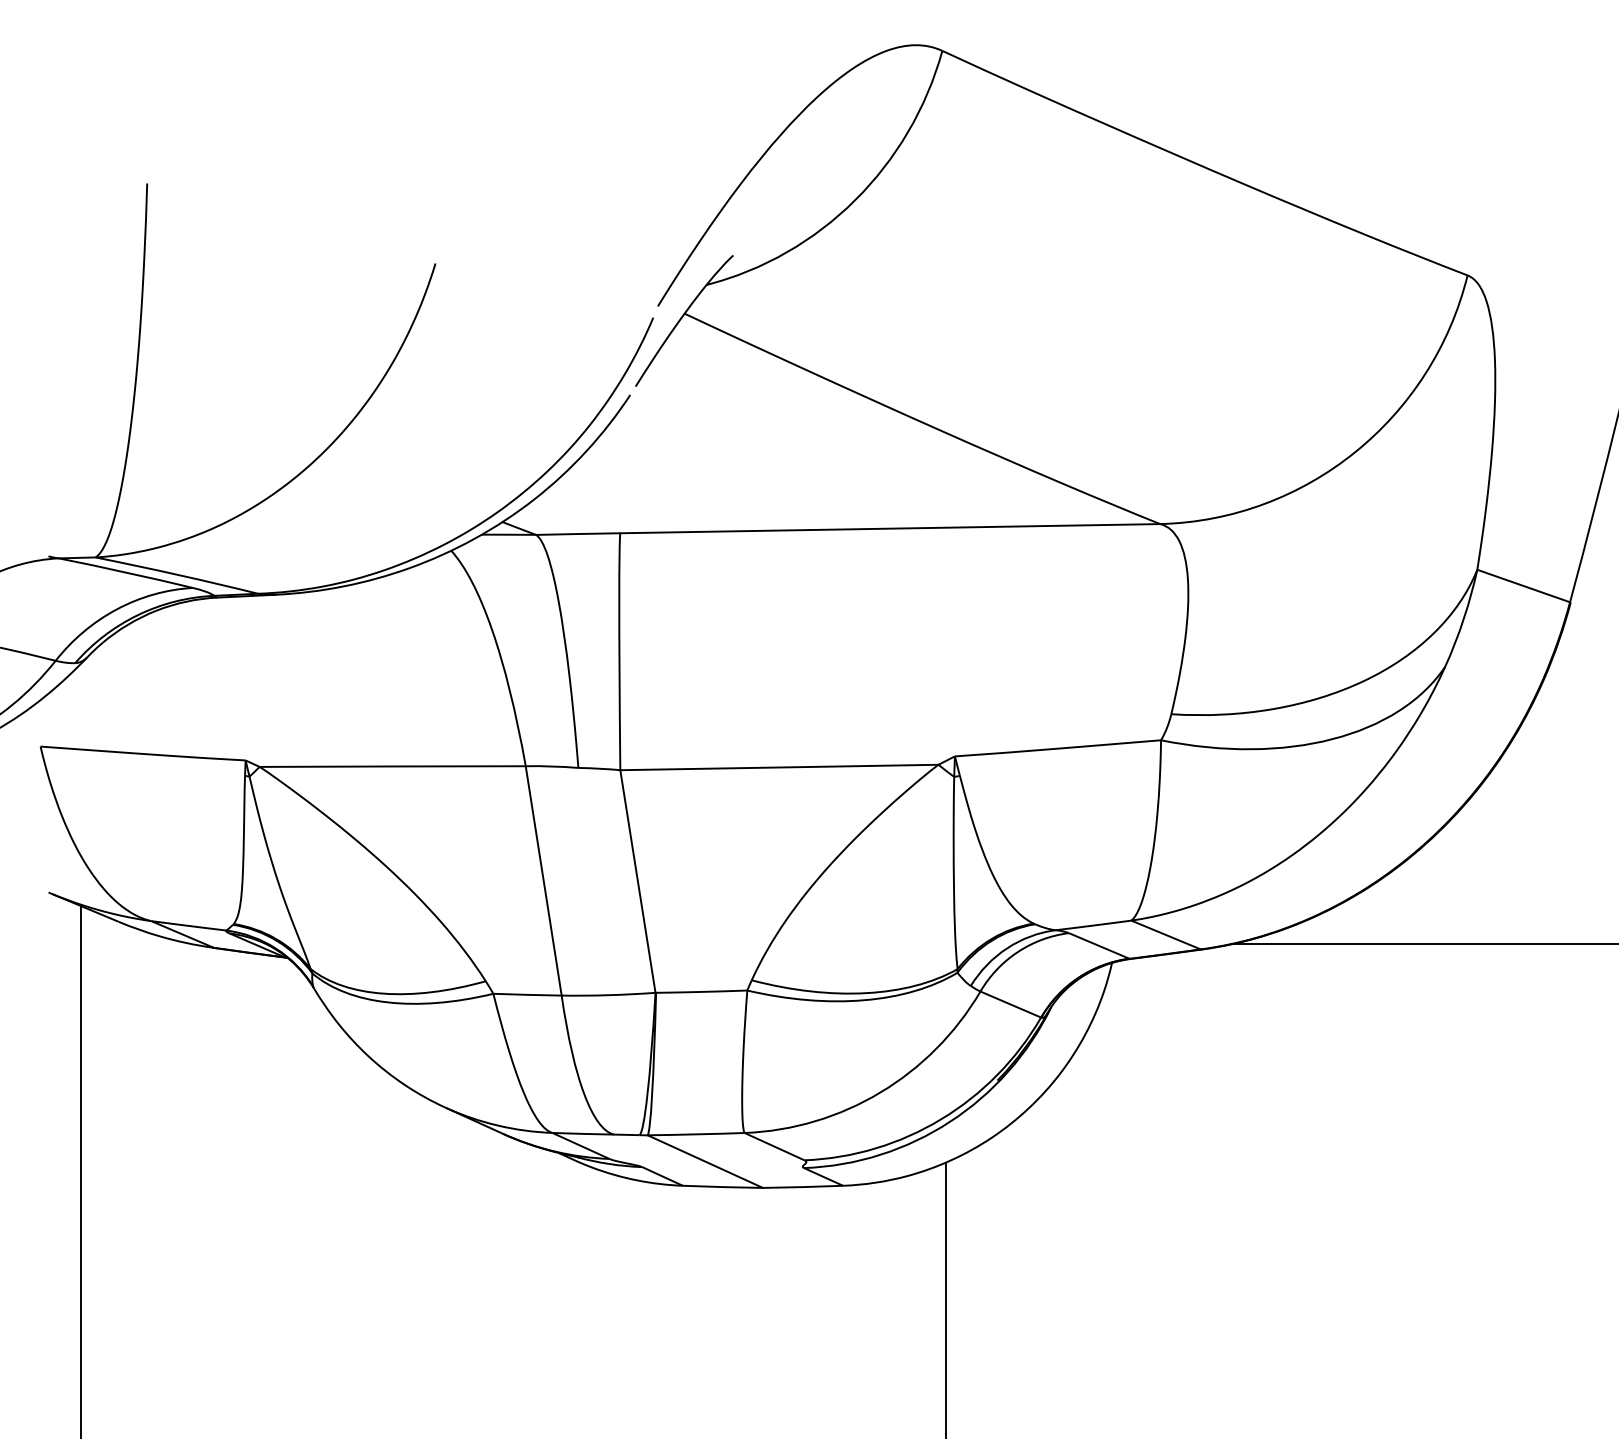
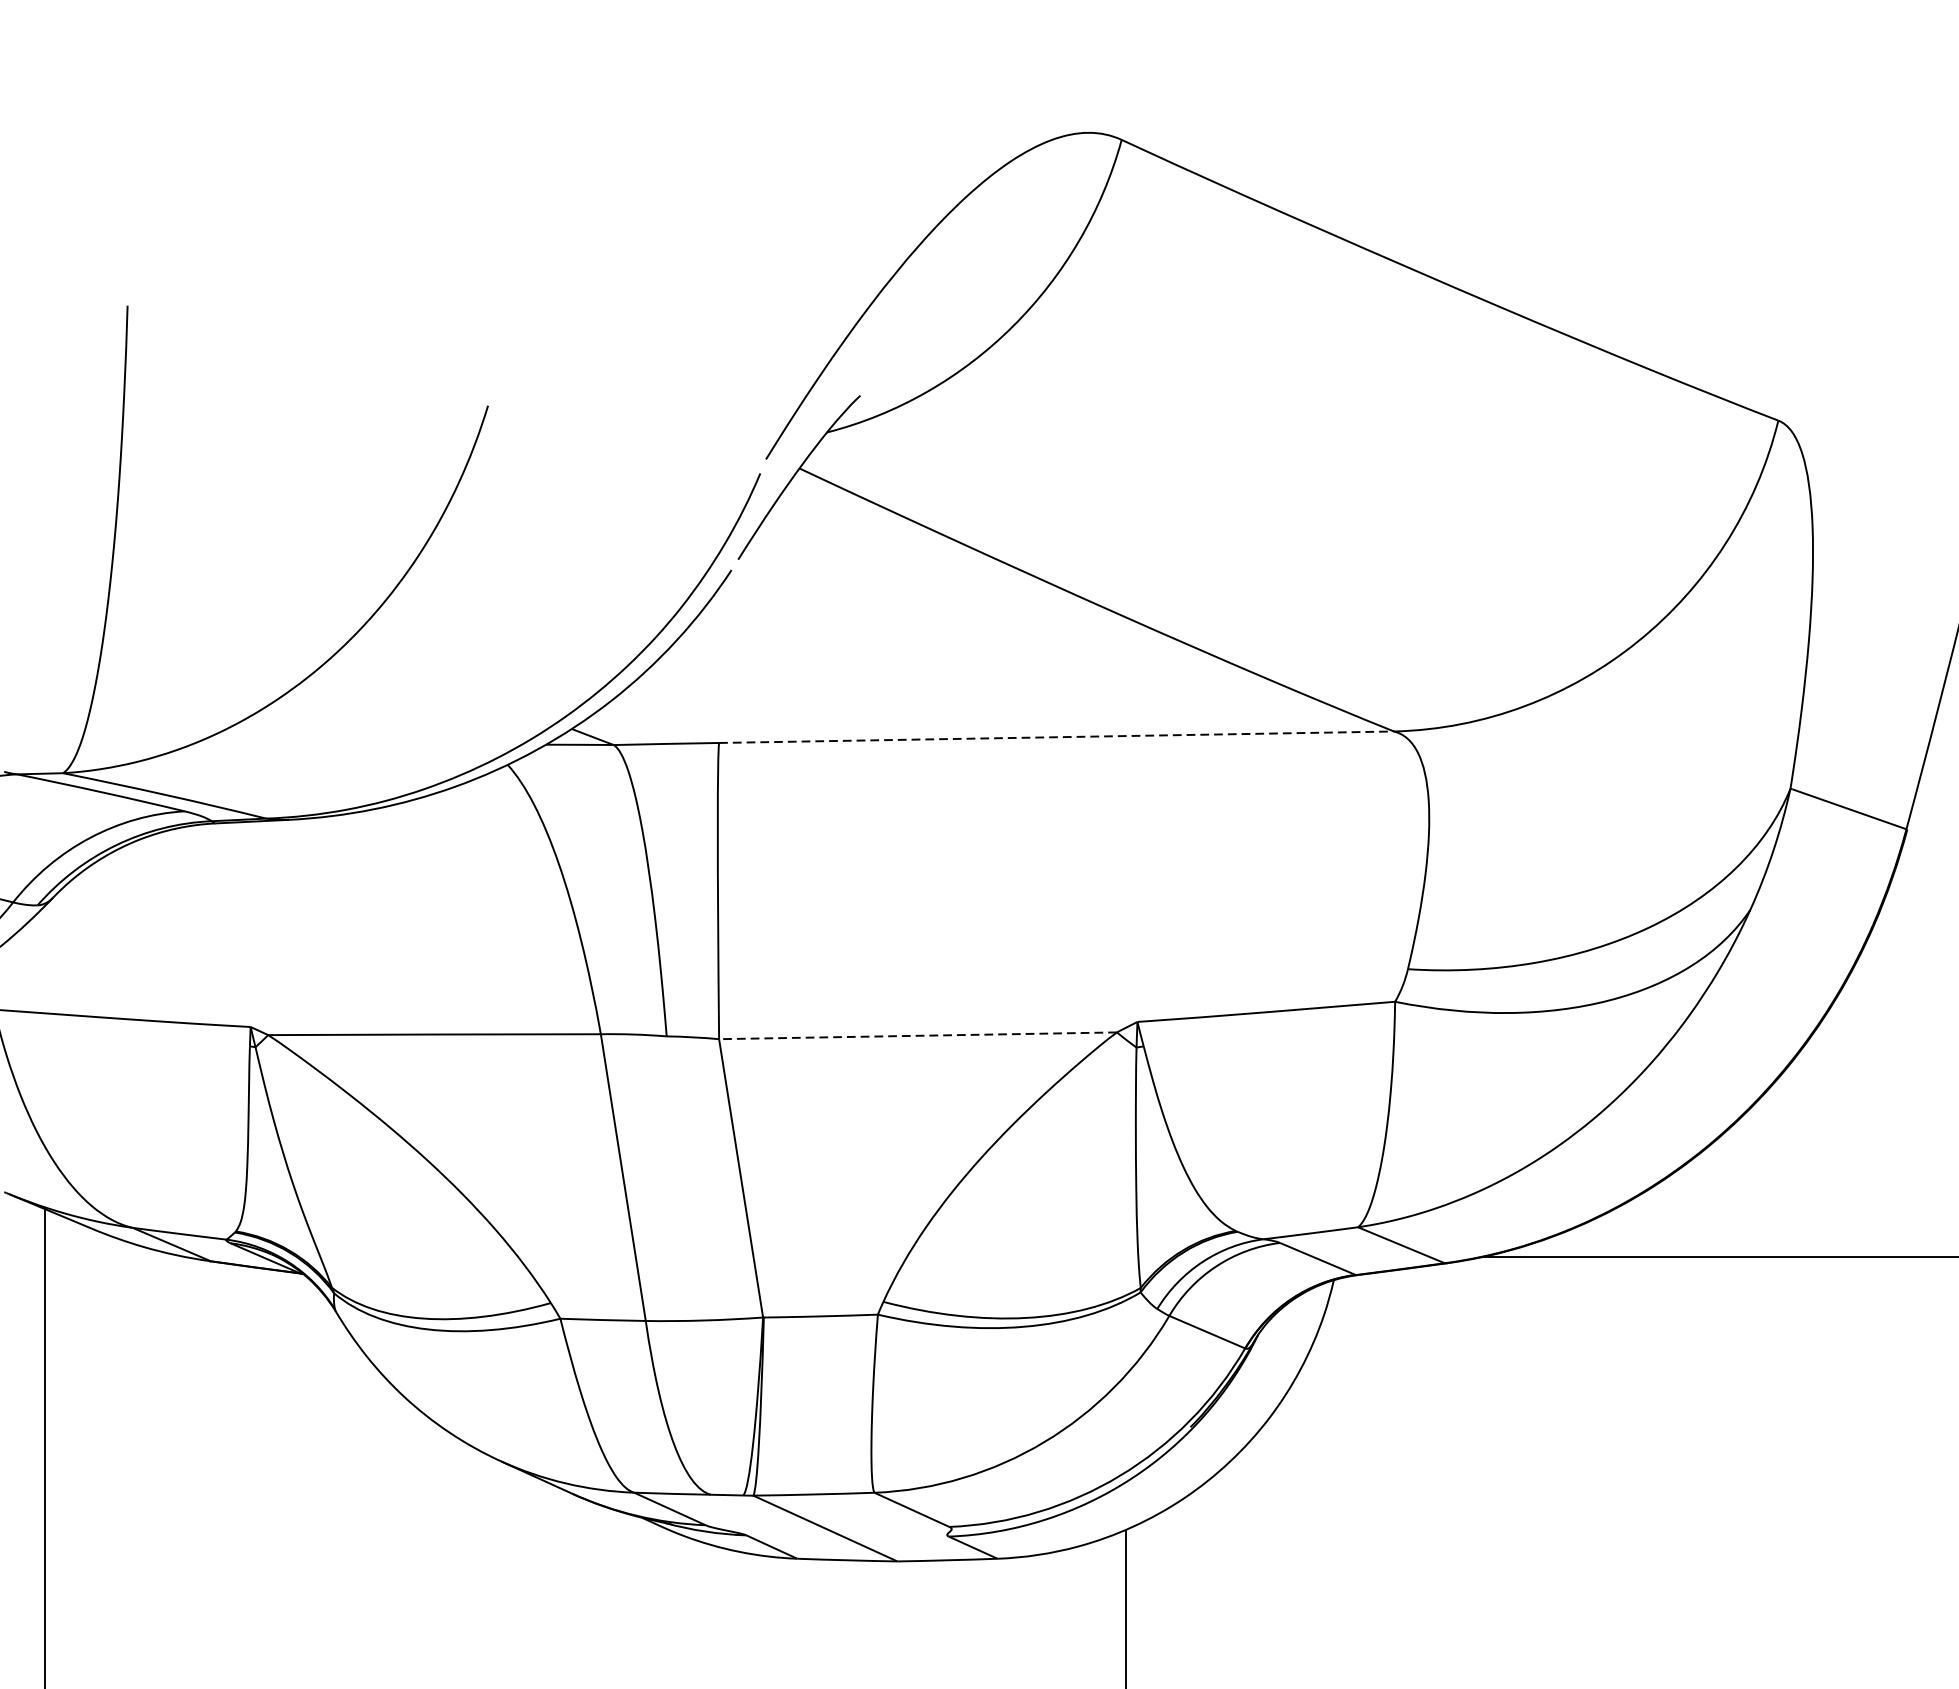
line: (890, 528) -> (1056, 737), solid -> dashed
line: (778, 767) -> (916, 1035), solid -> dashed

